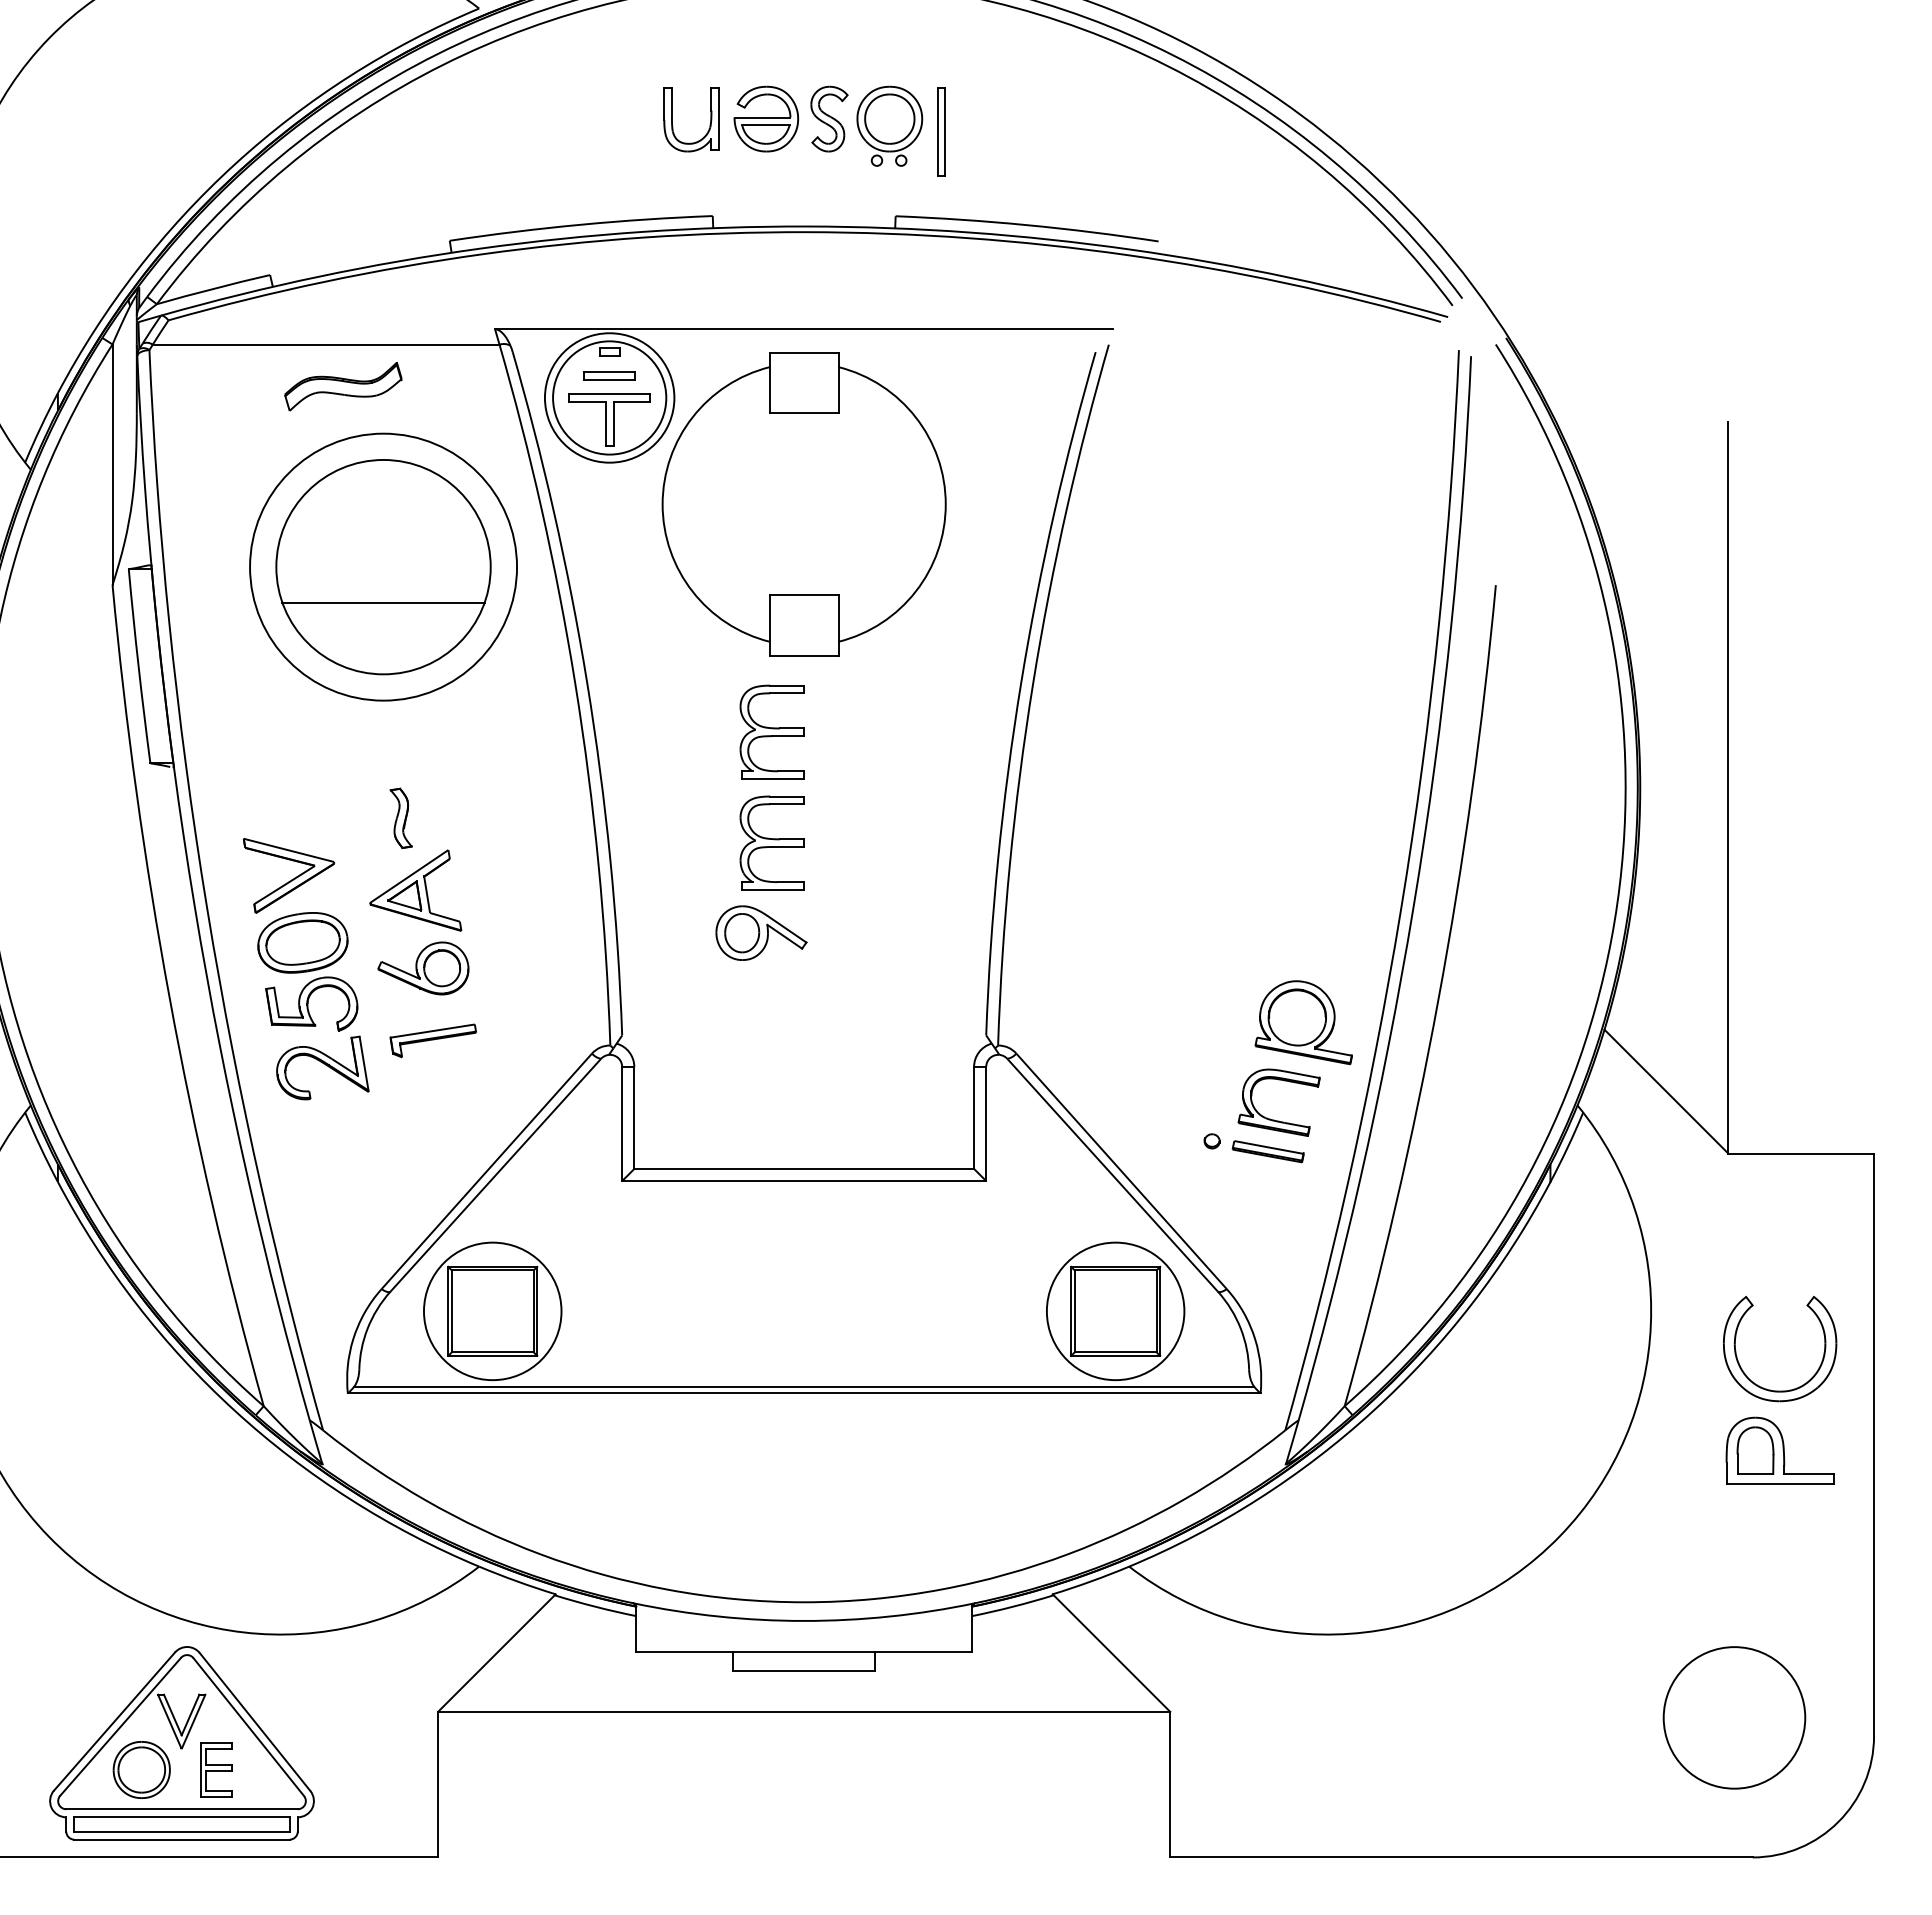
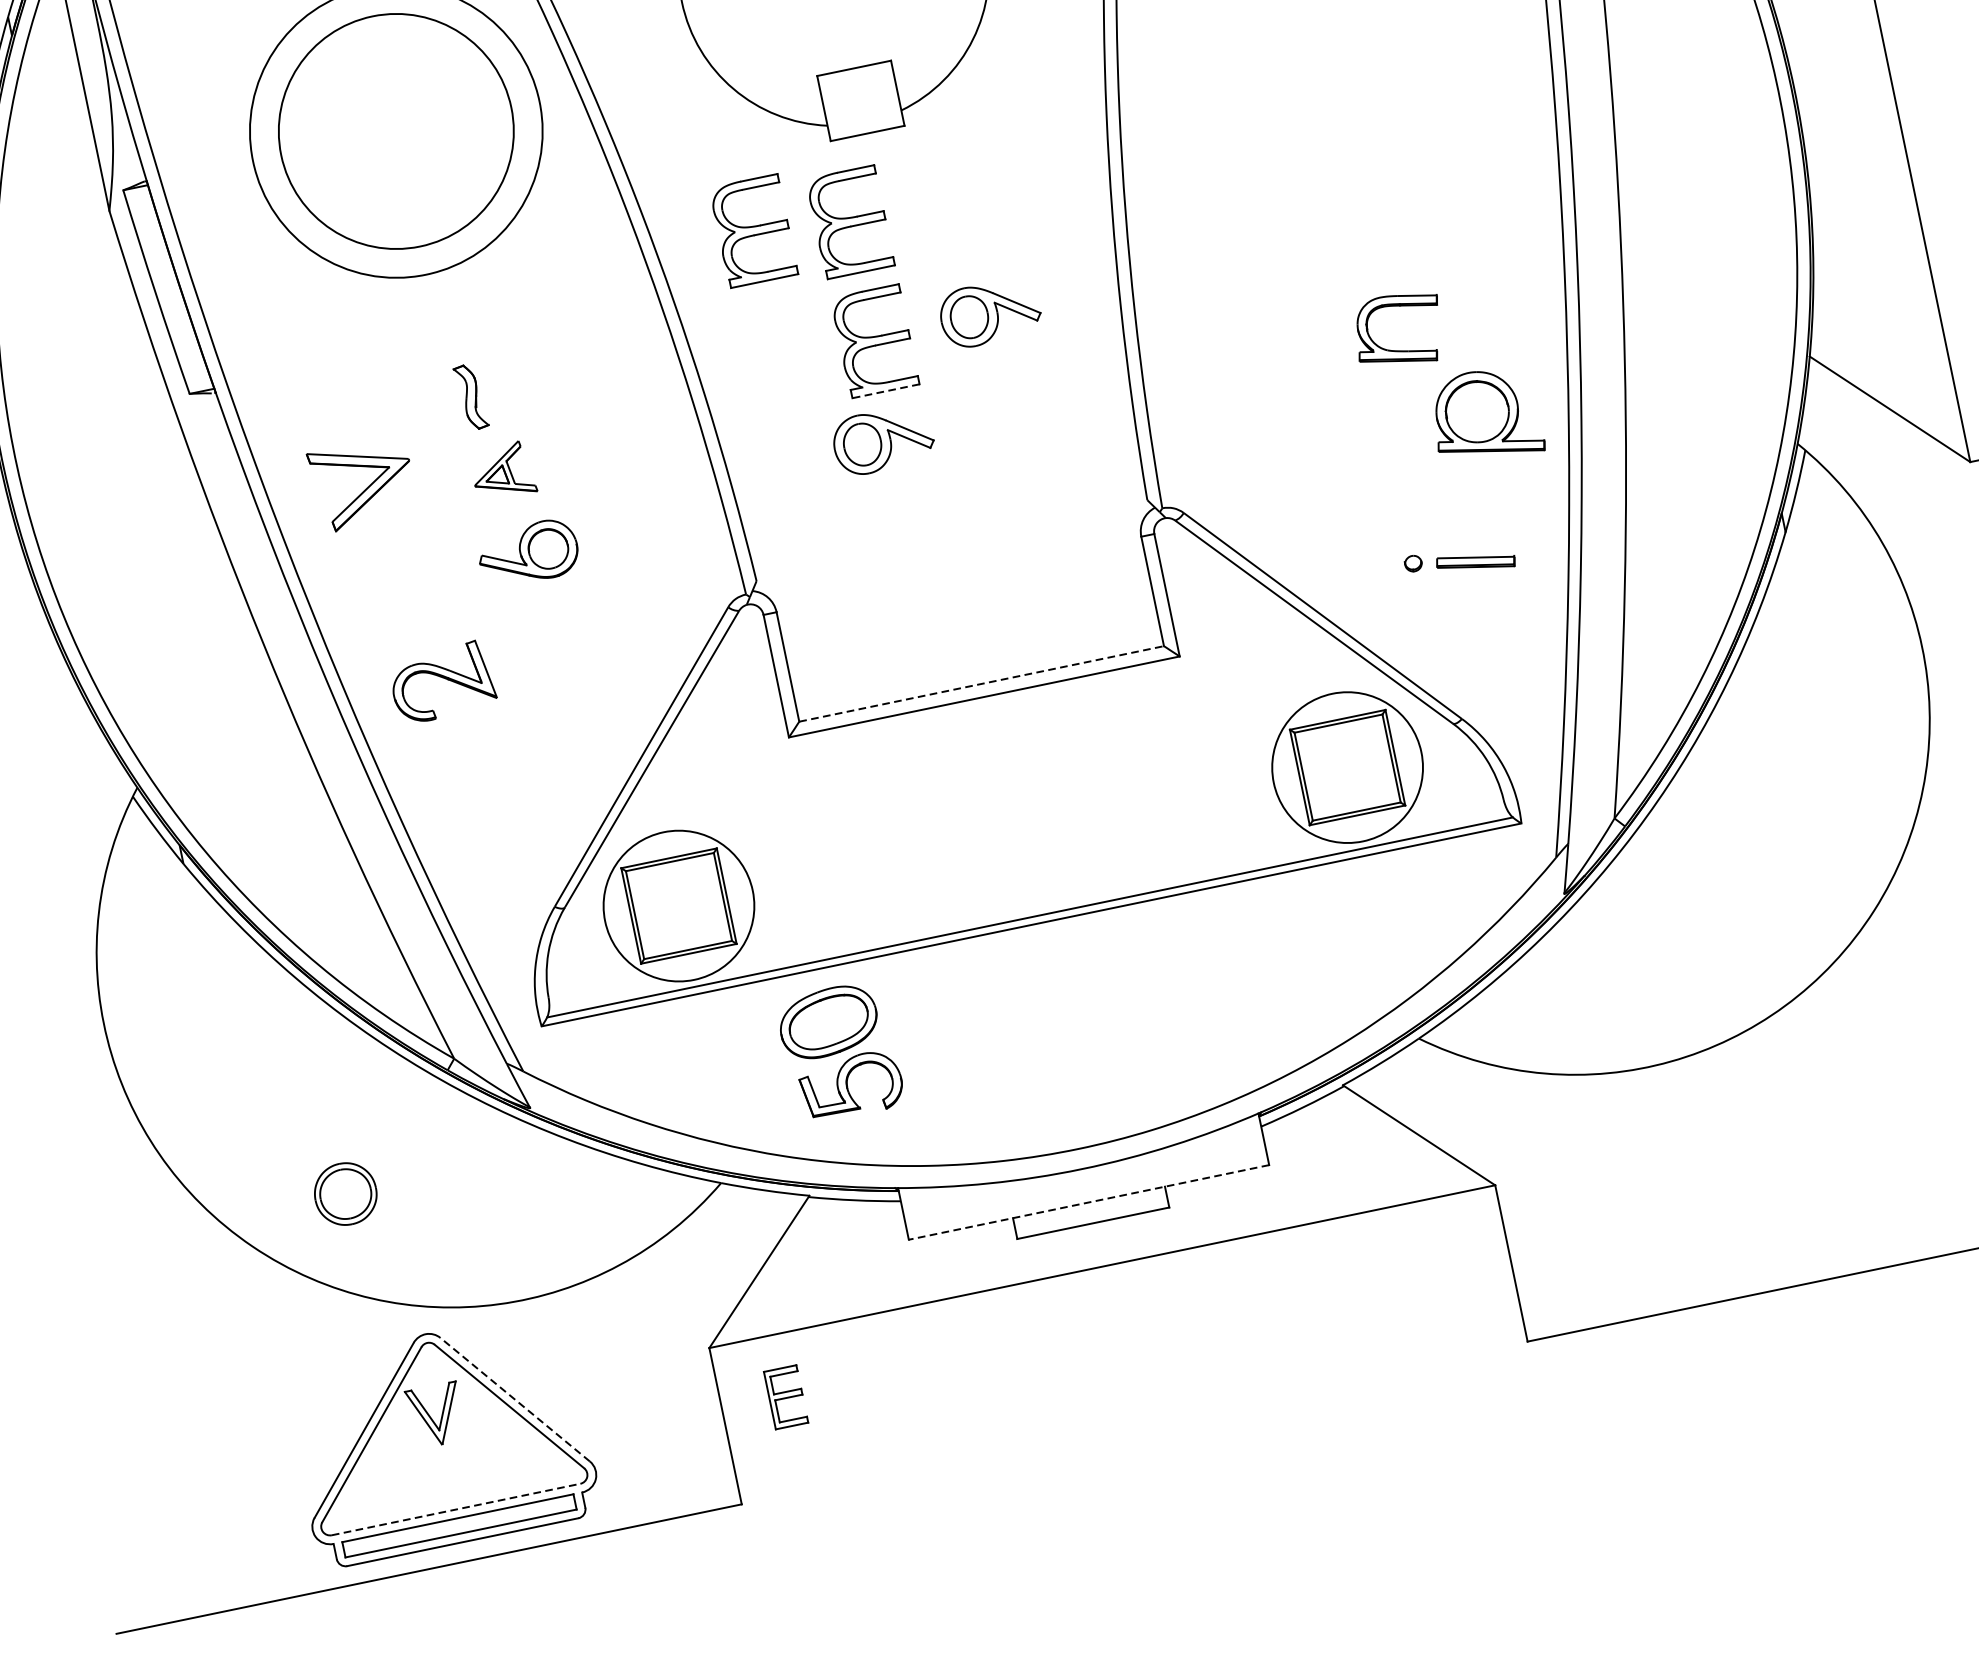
line: (383, 602) -> (404, 169), removed
part: (683, 721) -> (752, 230), added
part: (880, 838) -> (990, 312), added
line: (772, 889) -> (885, 391), solid -> dashed
part: (415, 890) -> (502, 471), size x0.6
part: (307, 971) -> (839, 1051), moved
part: (432, 1040) -> (554, 628), removed
part: (1274, 1119) -> (1397, 349), moved
line: (804, 1168) -> (981, 683), solid -> dashed
line: (804, 1651) -> (1089, 1201), solid -> dashed
line: (254, 1721) -> (514, 1399), solid -> dashed
part: (141, 1769) -> (345, 1193), moved
part: (216, 1769) -> (785, 1396), moved
line: (182, 1809) -> (456, 1509), solid -> dashed

